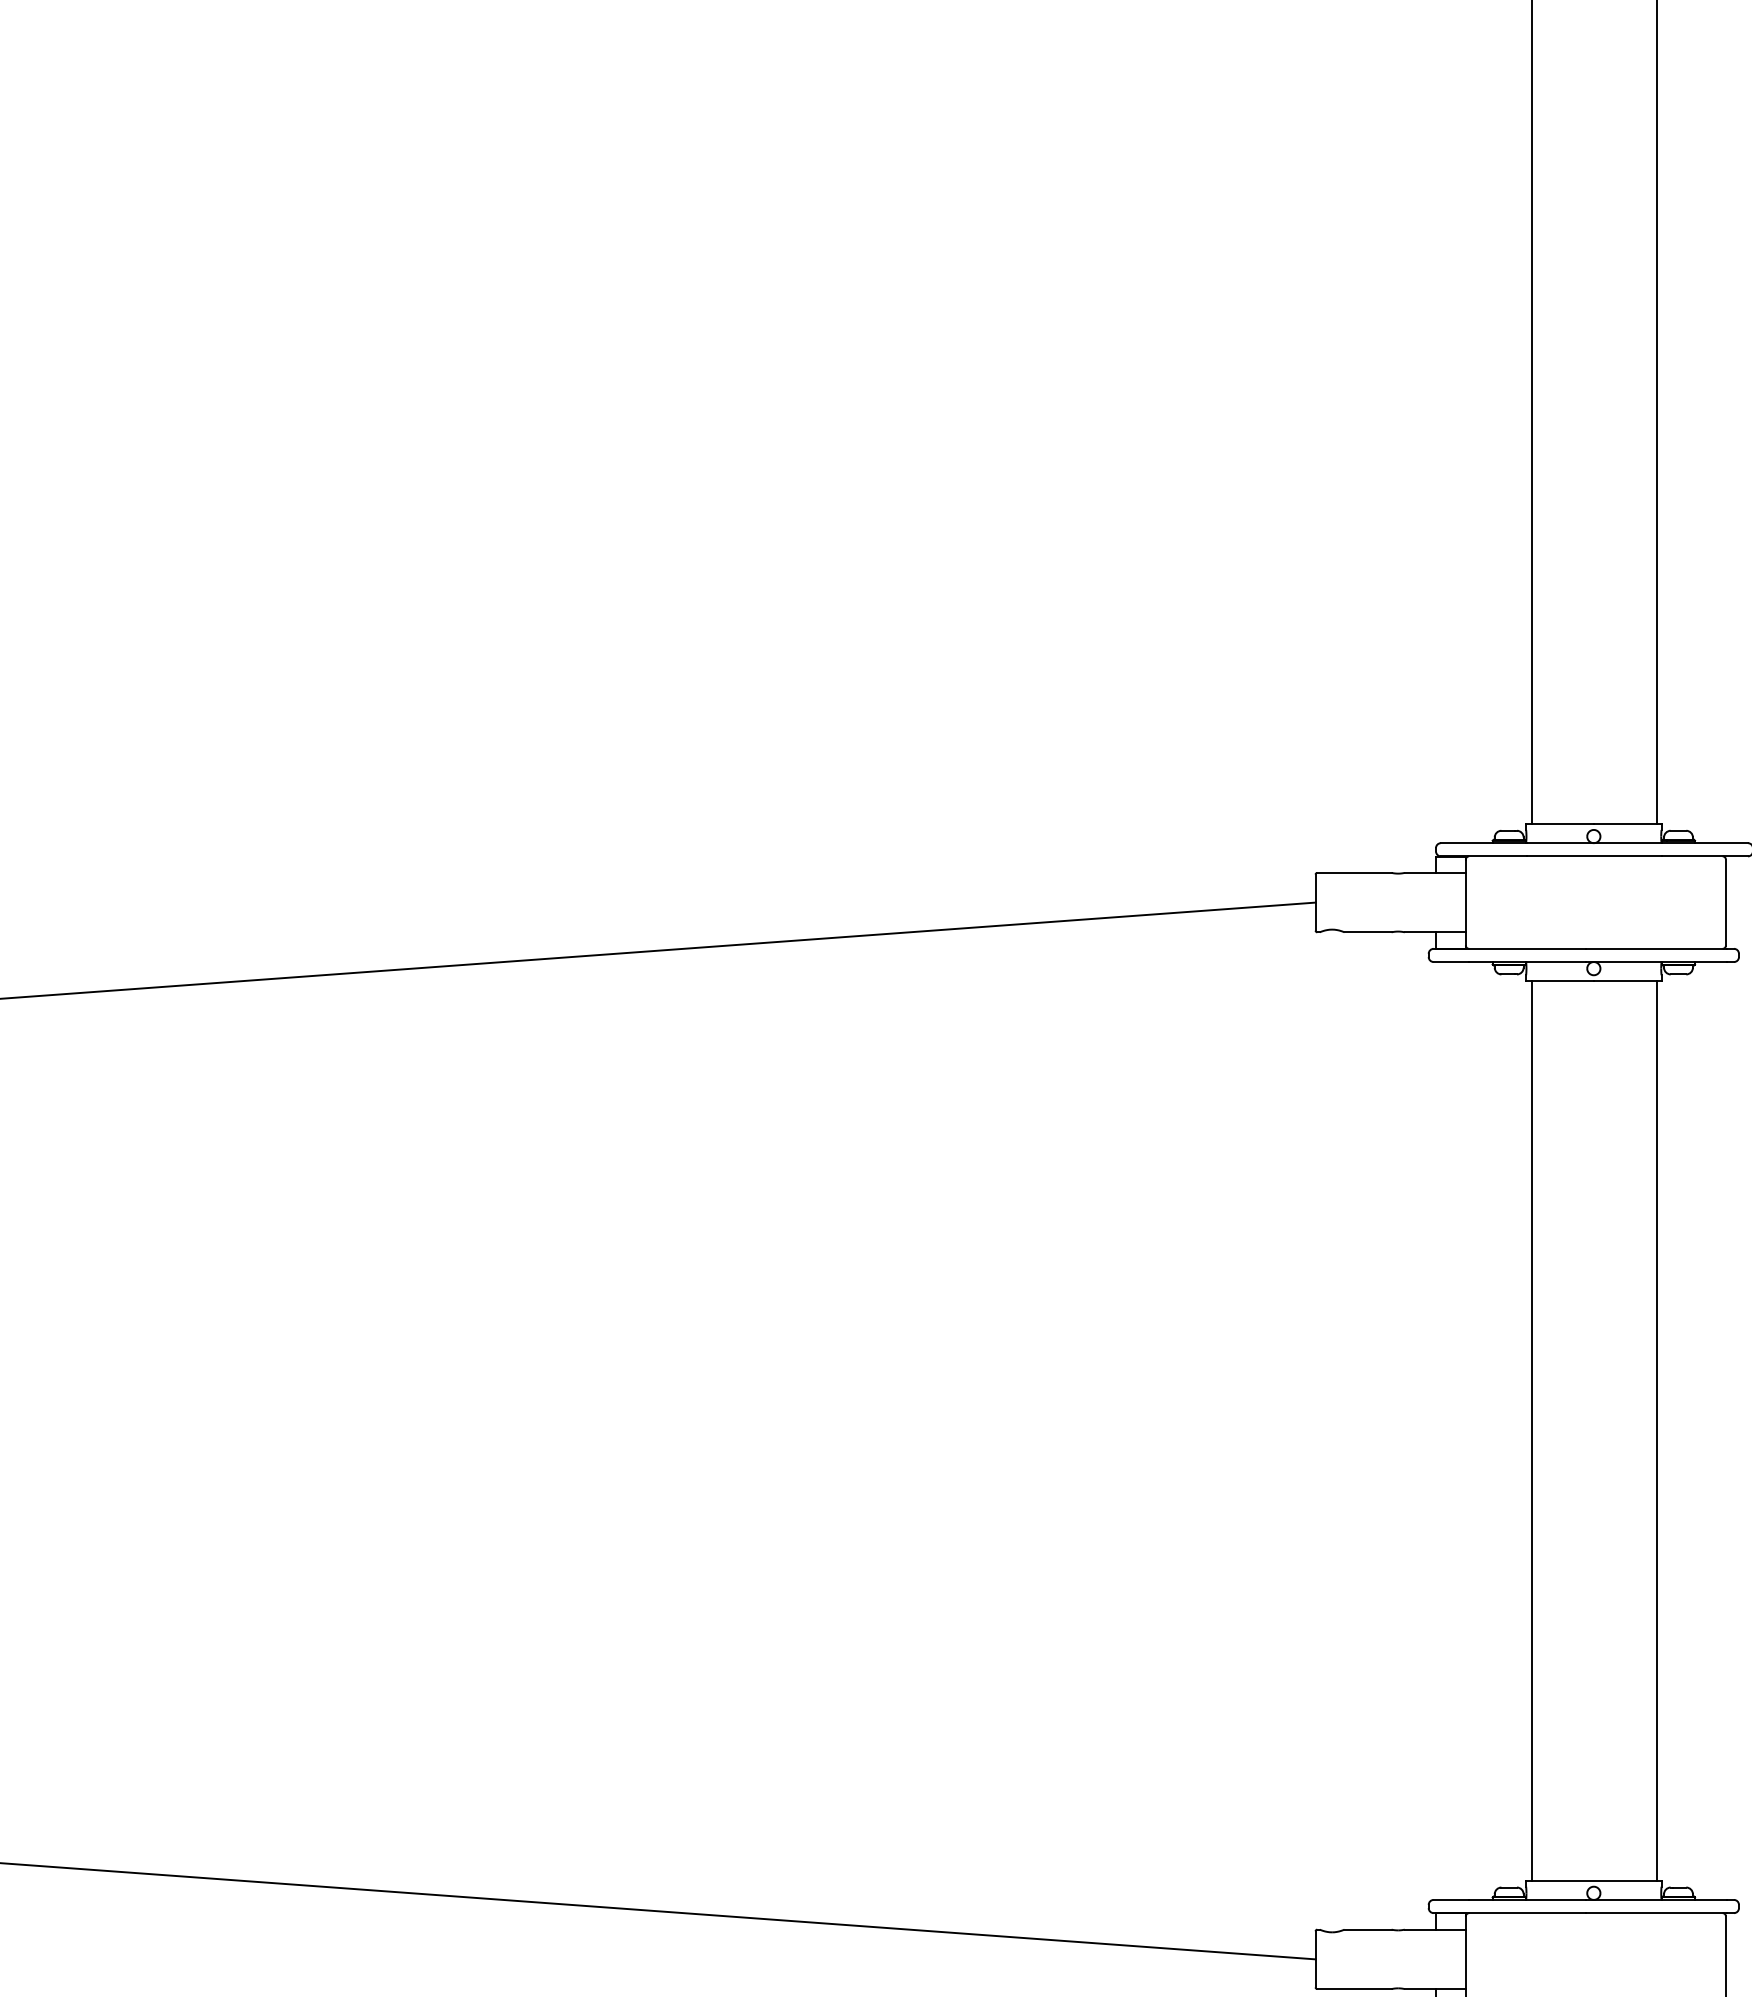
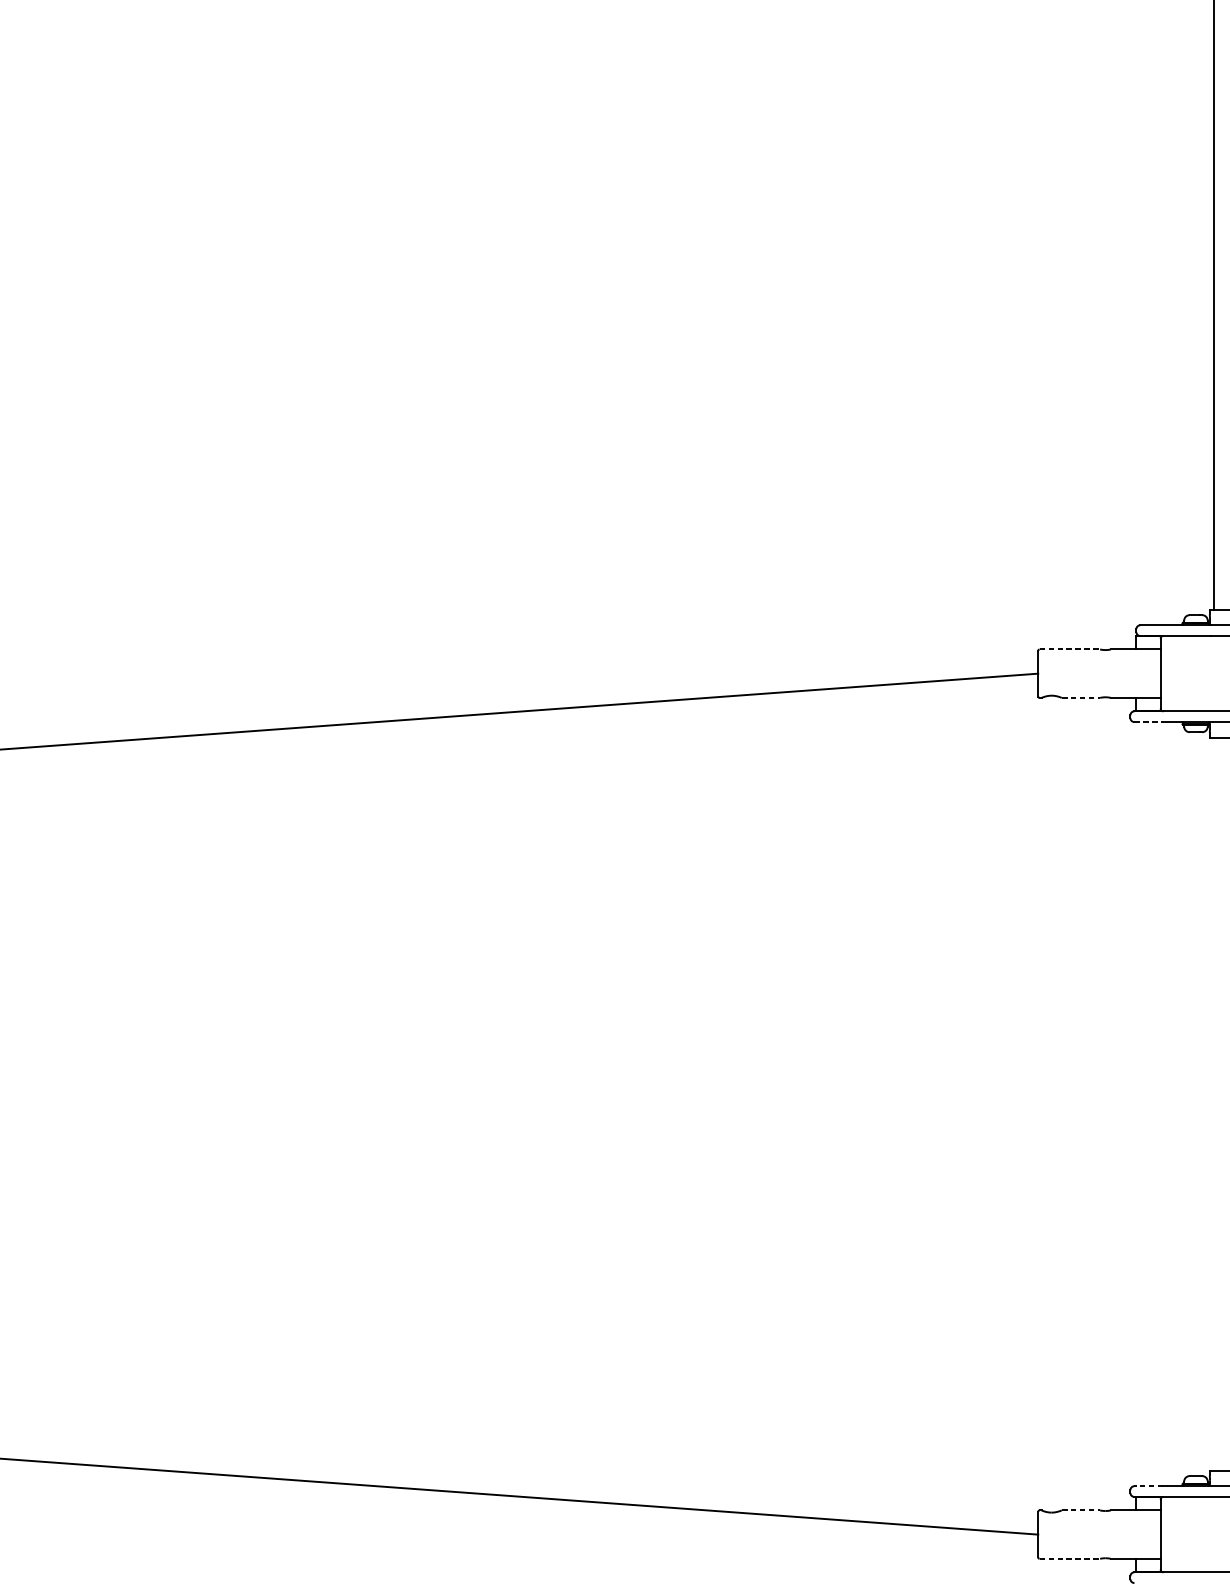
line: (1354, 872) -> (1069, 649), solid -> dashed
line: (1368, 932) -> (1081, 698), solid -> dashed
line: (1451, 962) -> (1148, 722), solid -> dashed
line: (1531, 1430) -> (1214, 1103), removed
line: (1451, 1899) -> (1148, 1485), solid -> dashed
line: (1368, 1929) -> (1081, 1510), solid -> dashed
line: (1354, 1989) -> (1069, 1559), solid -> dashed

